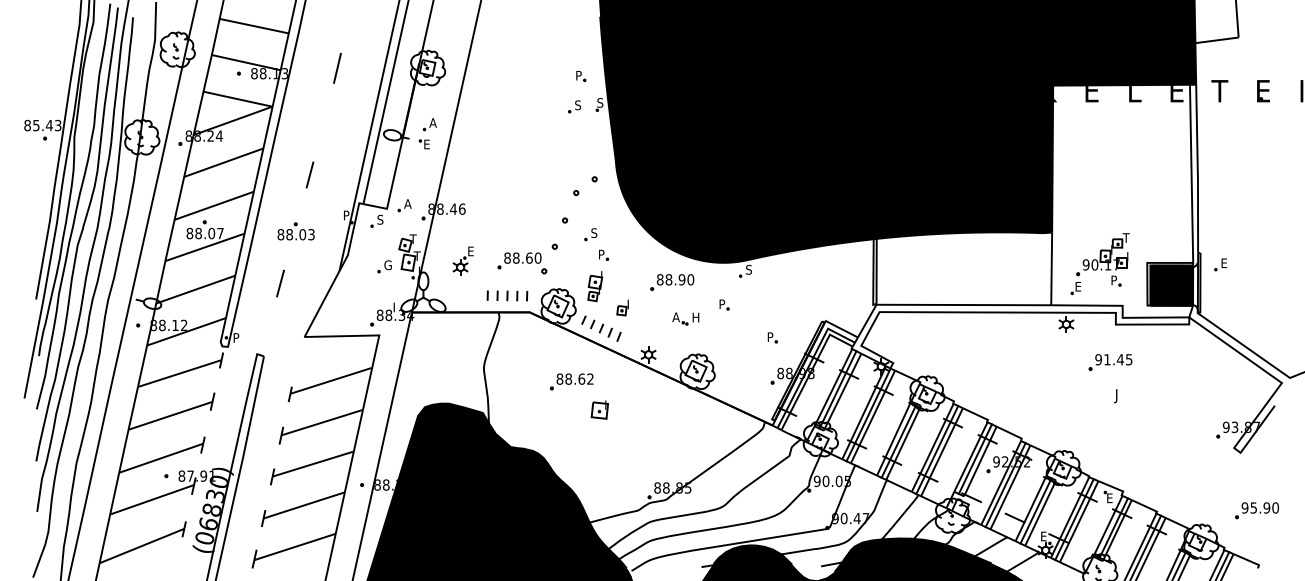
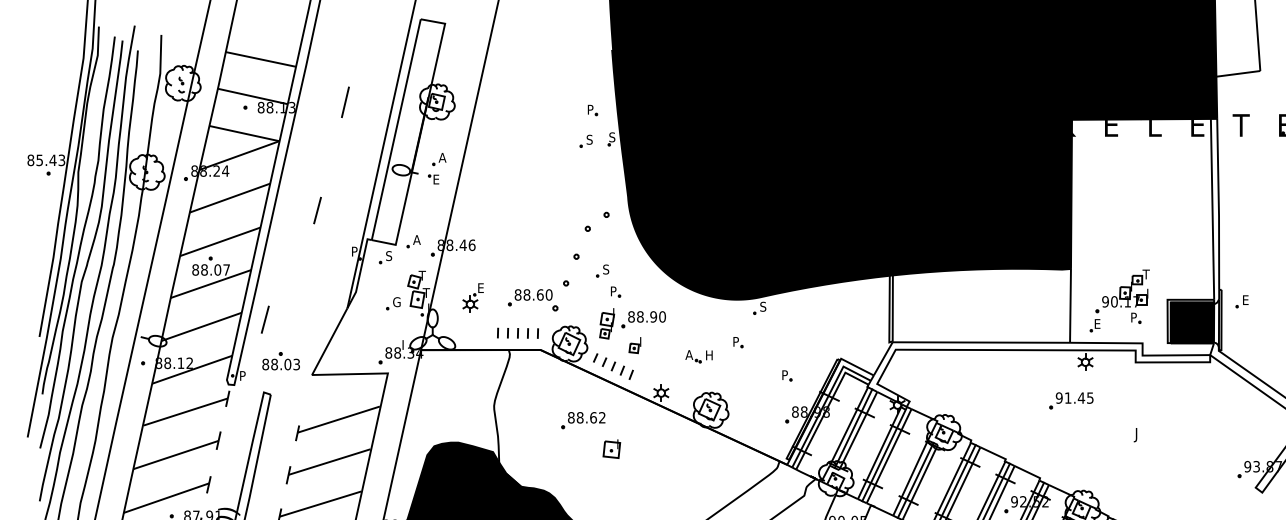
part: (295, 231) -> (280, 361), moved
part: (672, 282) -> (643, 319), moved
line: (280, 283) -> (265, 319), moved
part: (1110, 362) -> (1071, 400), moved

